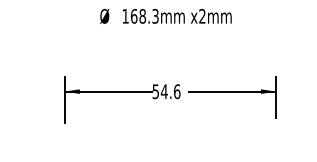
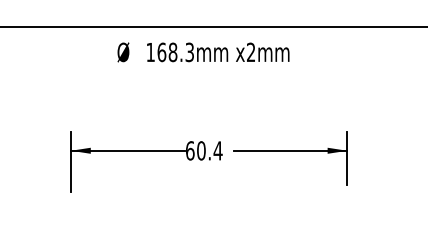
text: (166, 91) -> (204, 150), 54.6 -> 60.4

